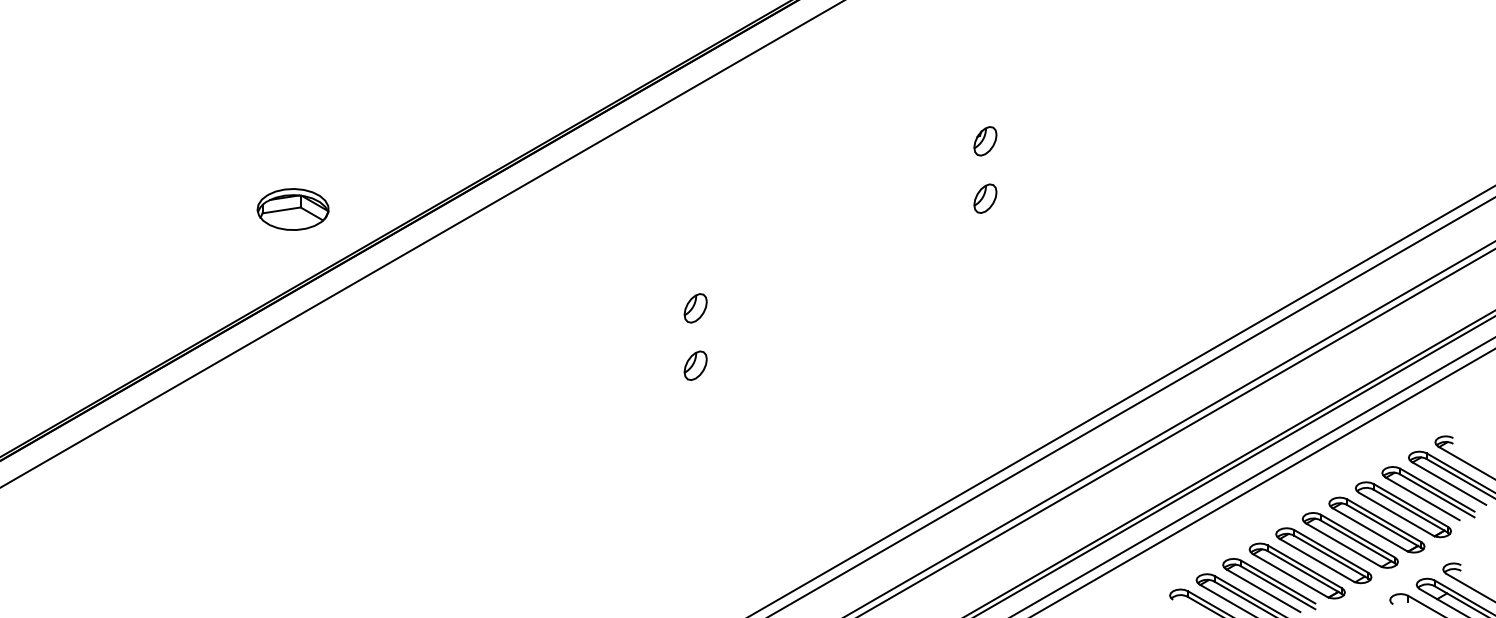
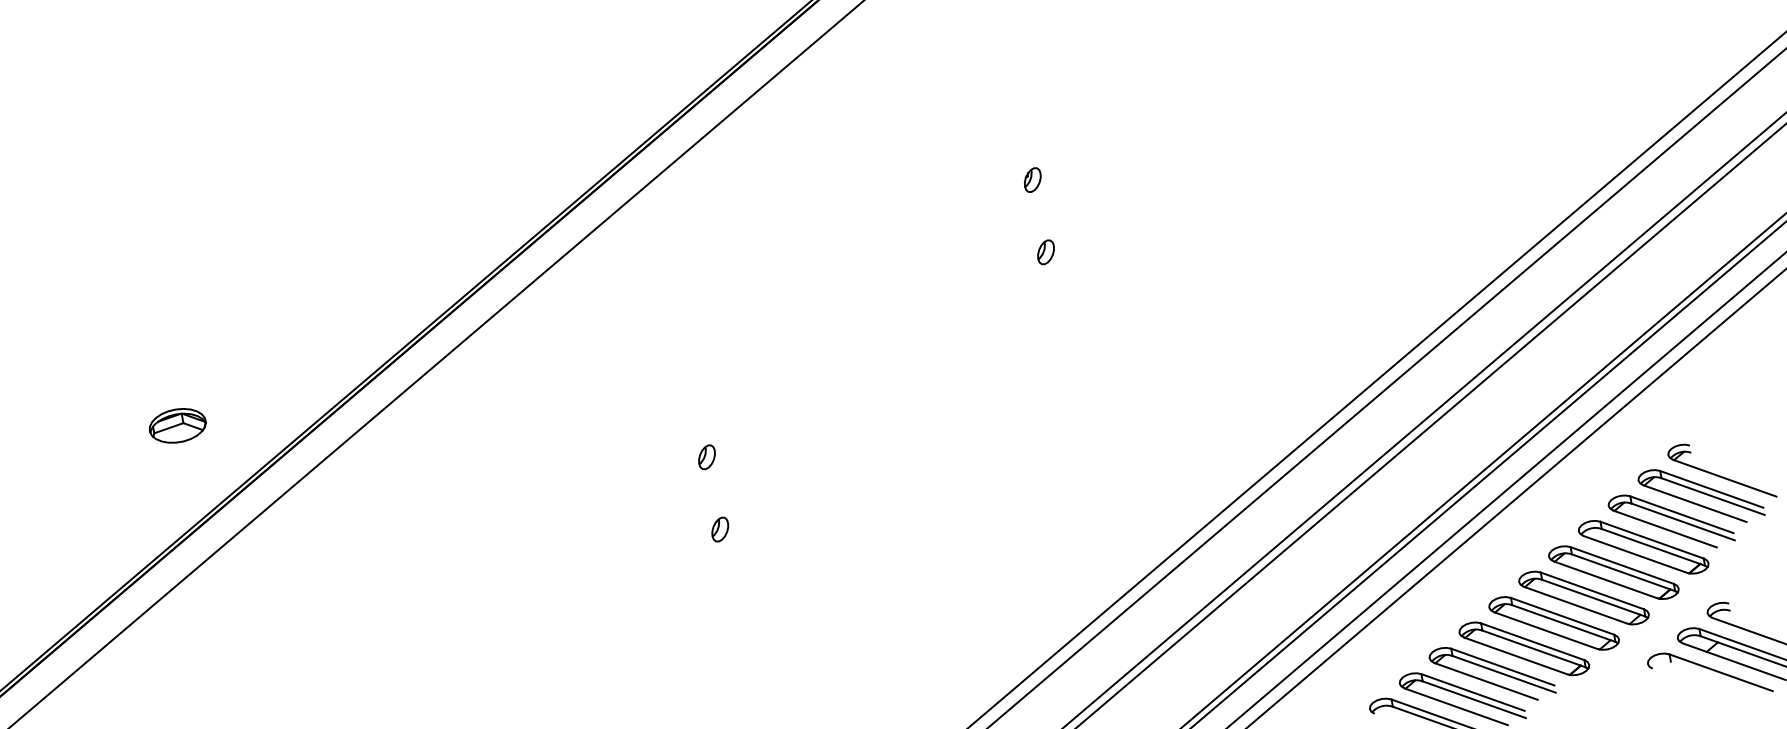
part: (985, 140) -> (1032, 179), size x0.62
part: (985, 198) -> (1046, 252), size x0.62
part: (293, 209) -> (178, 425), size x0.62
part: (695, 308) -> (706, 457), size x0.62
part: (695, 365) -> (719, 529), size x0.62

